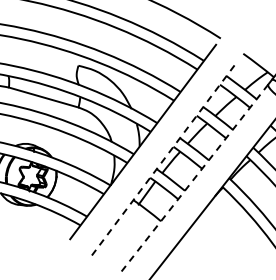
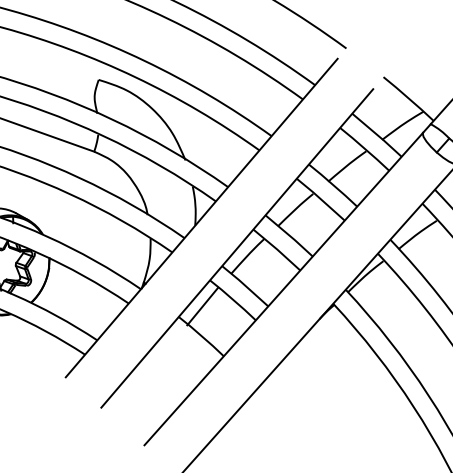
line: (164, 158) -> (236, 248), dashed -> solid
line: (193, 180) -> (284, 289), dashed -> solid

